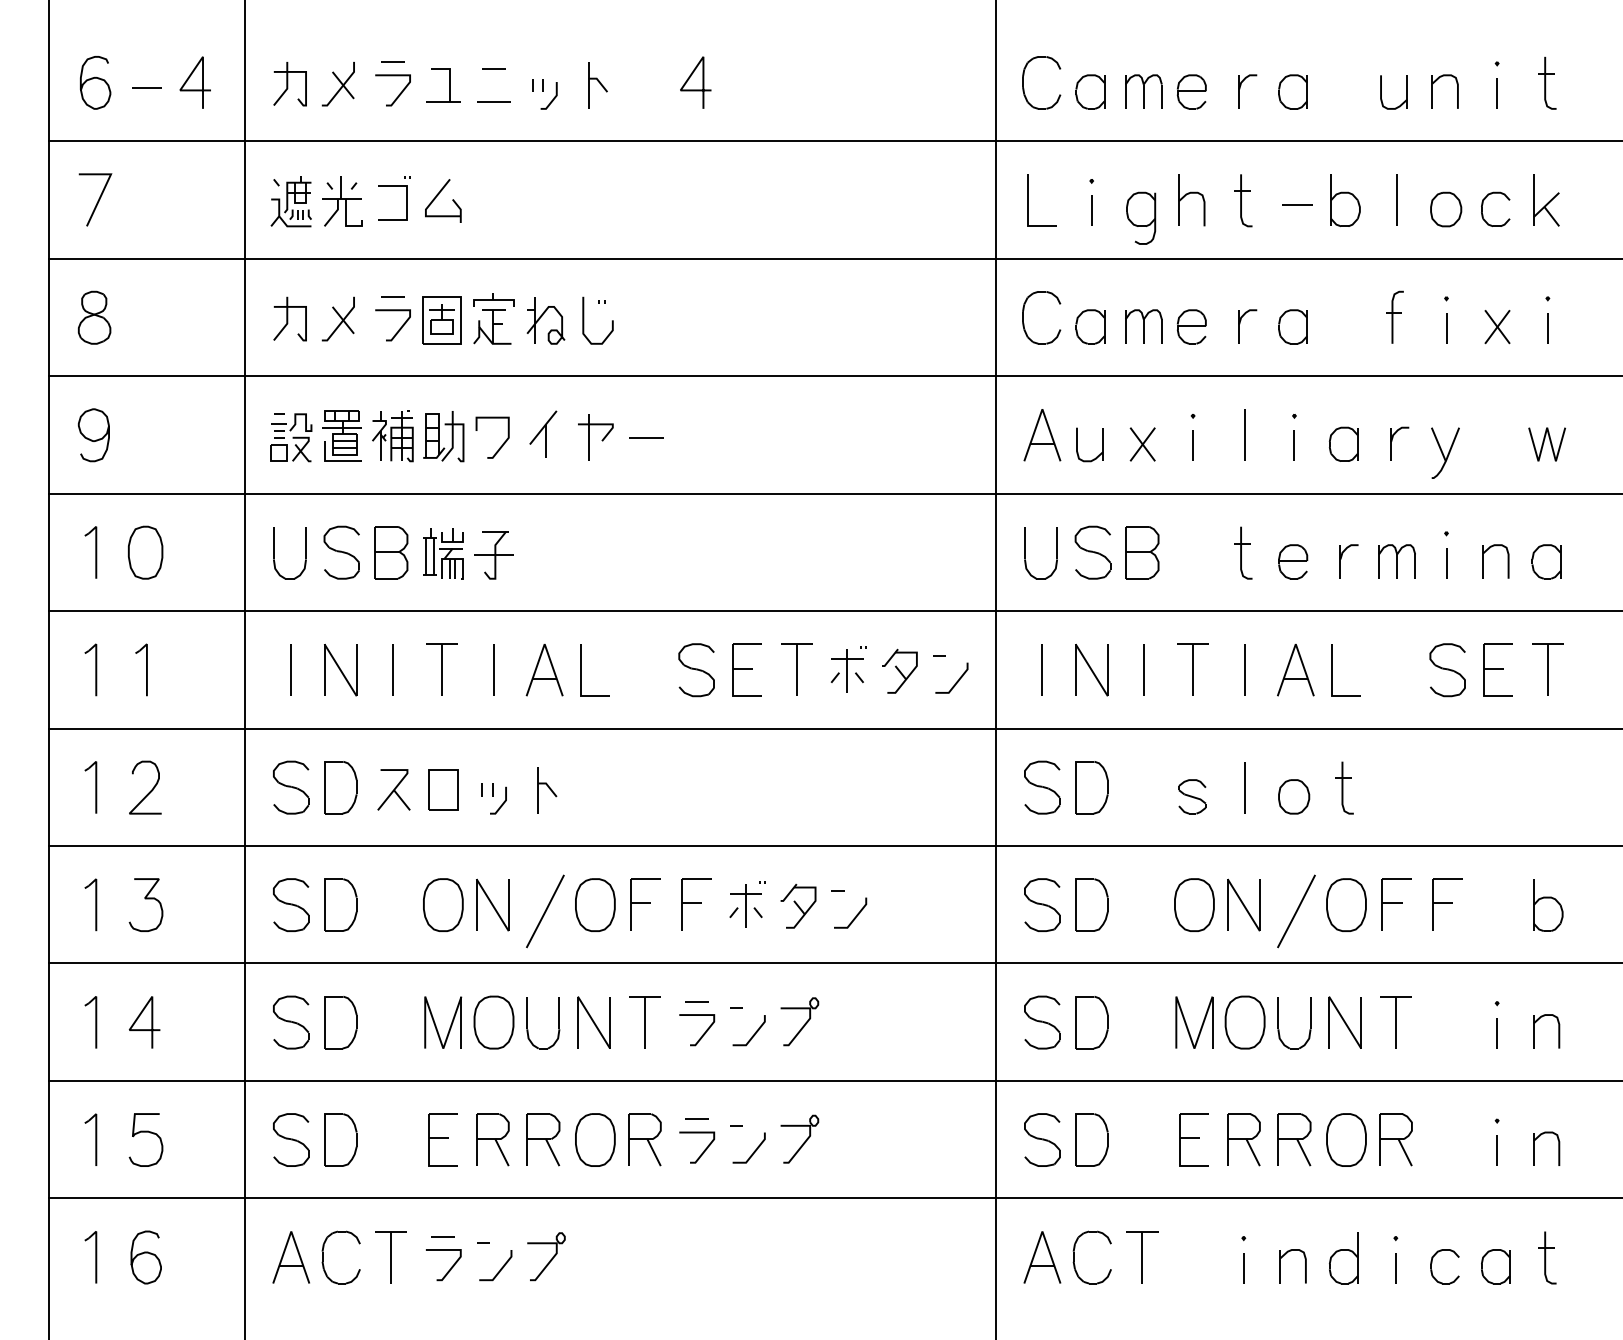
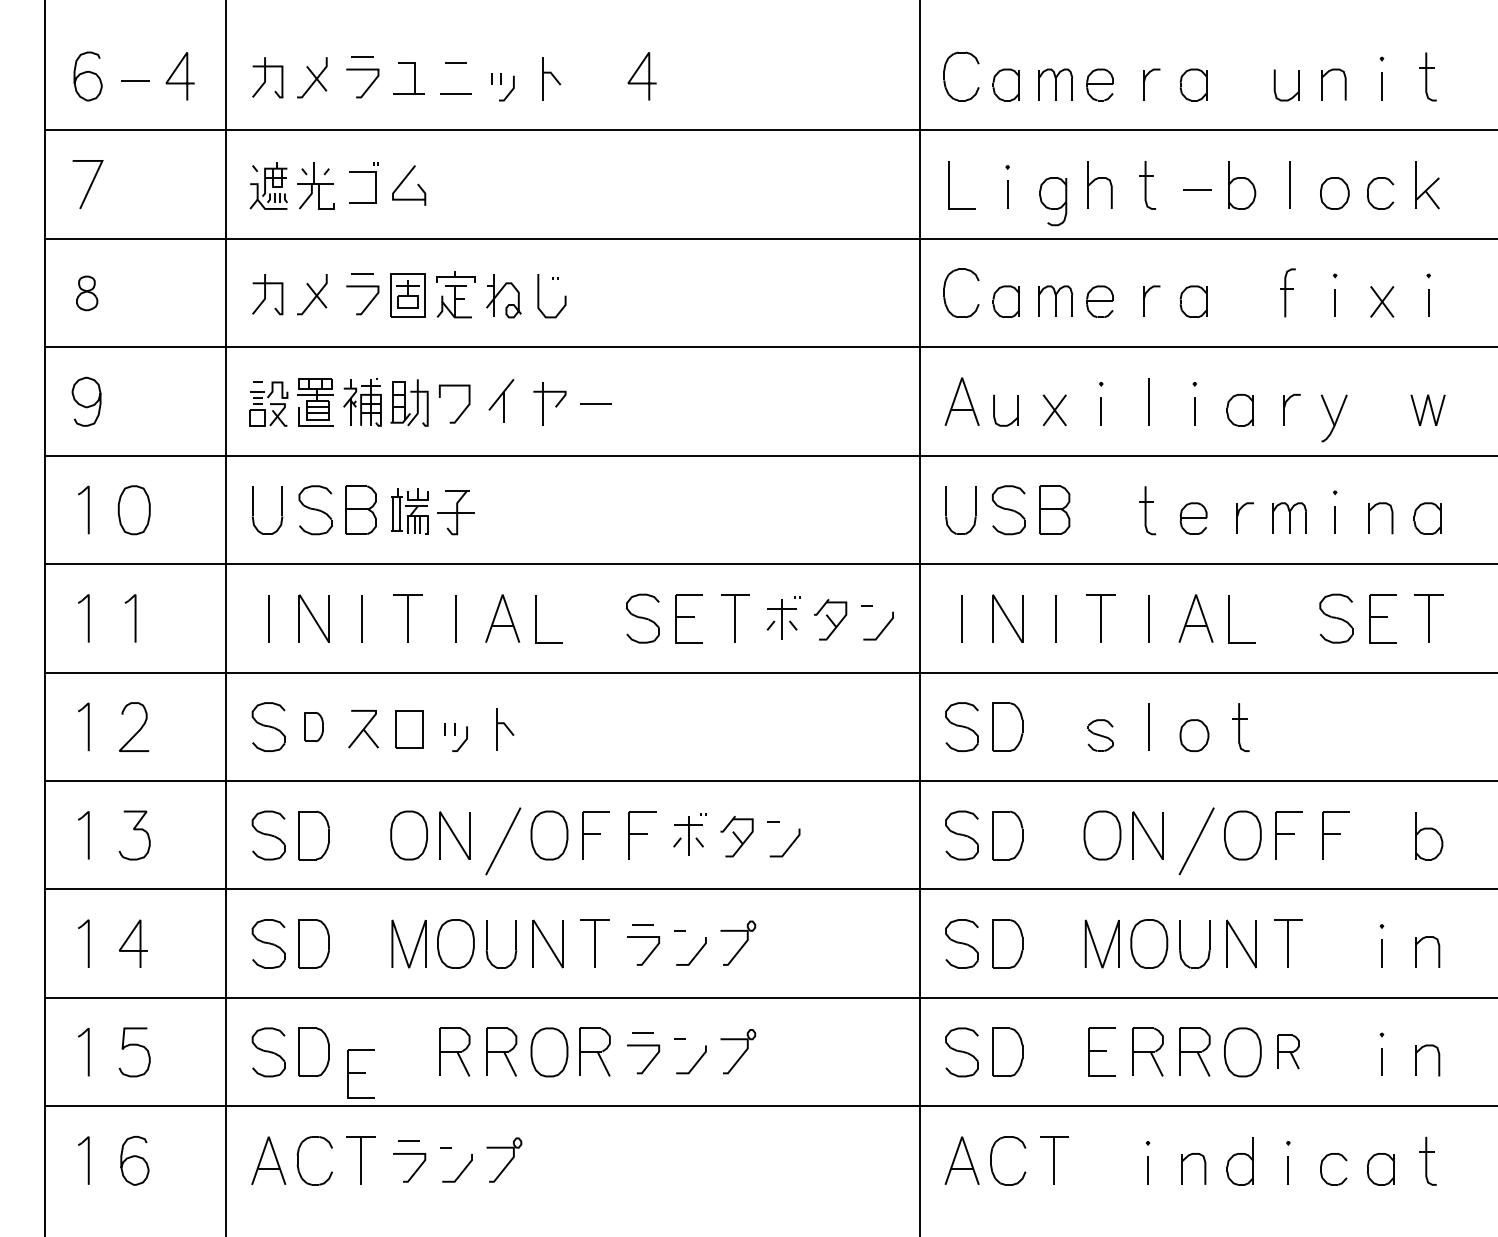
part: (93, 317) -> (86, 293), size x0.7
part: (339, 786) -> (313, 726), size x0.6
part: (442, 1139) -> (360, 1073), moved
part: (1395, 1139) -> (1288, 1051), size x0.7

